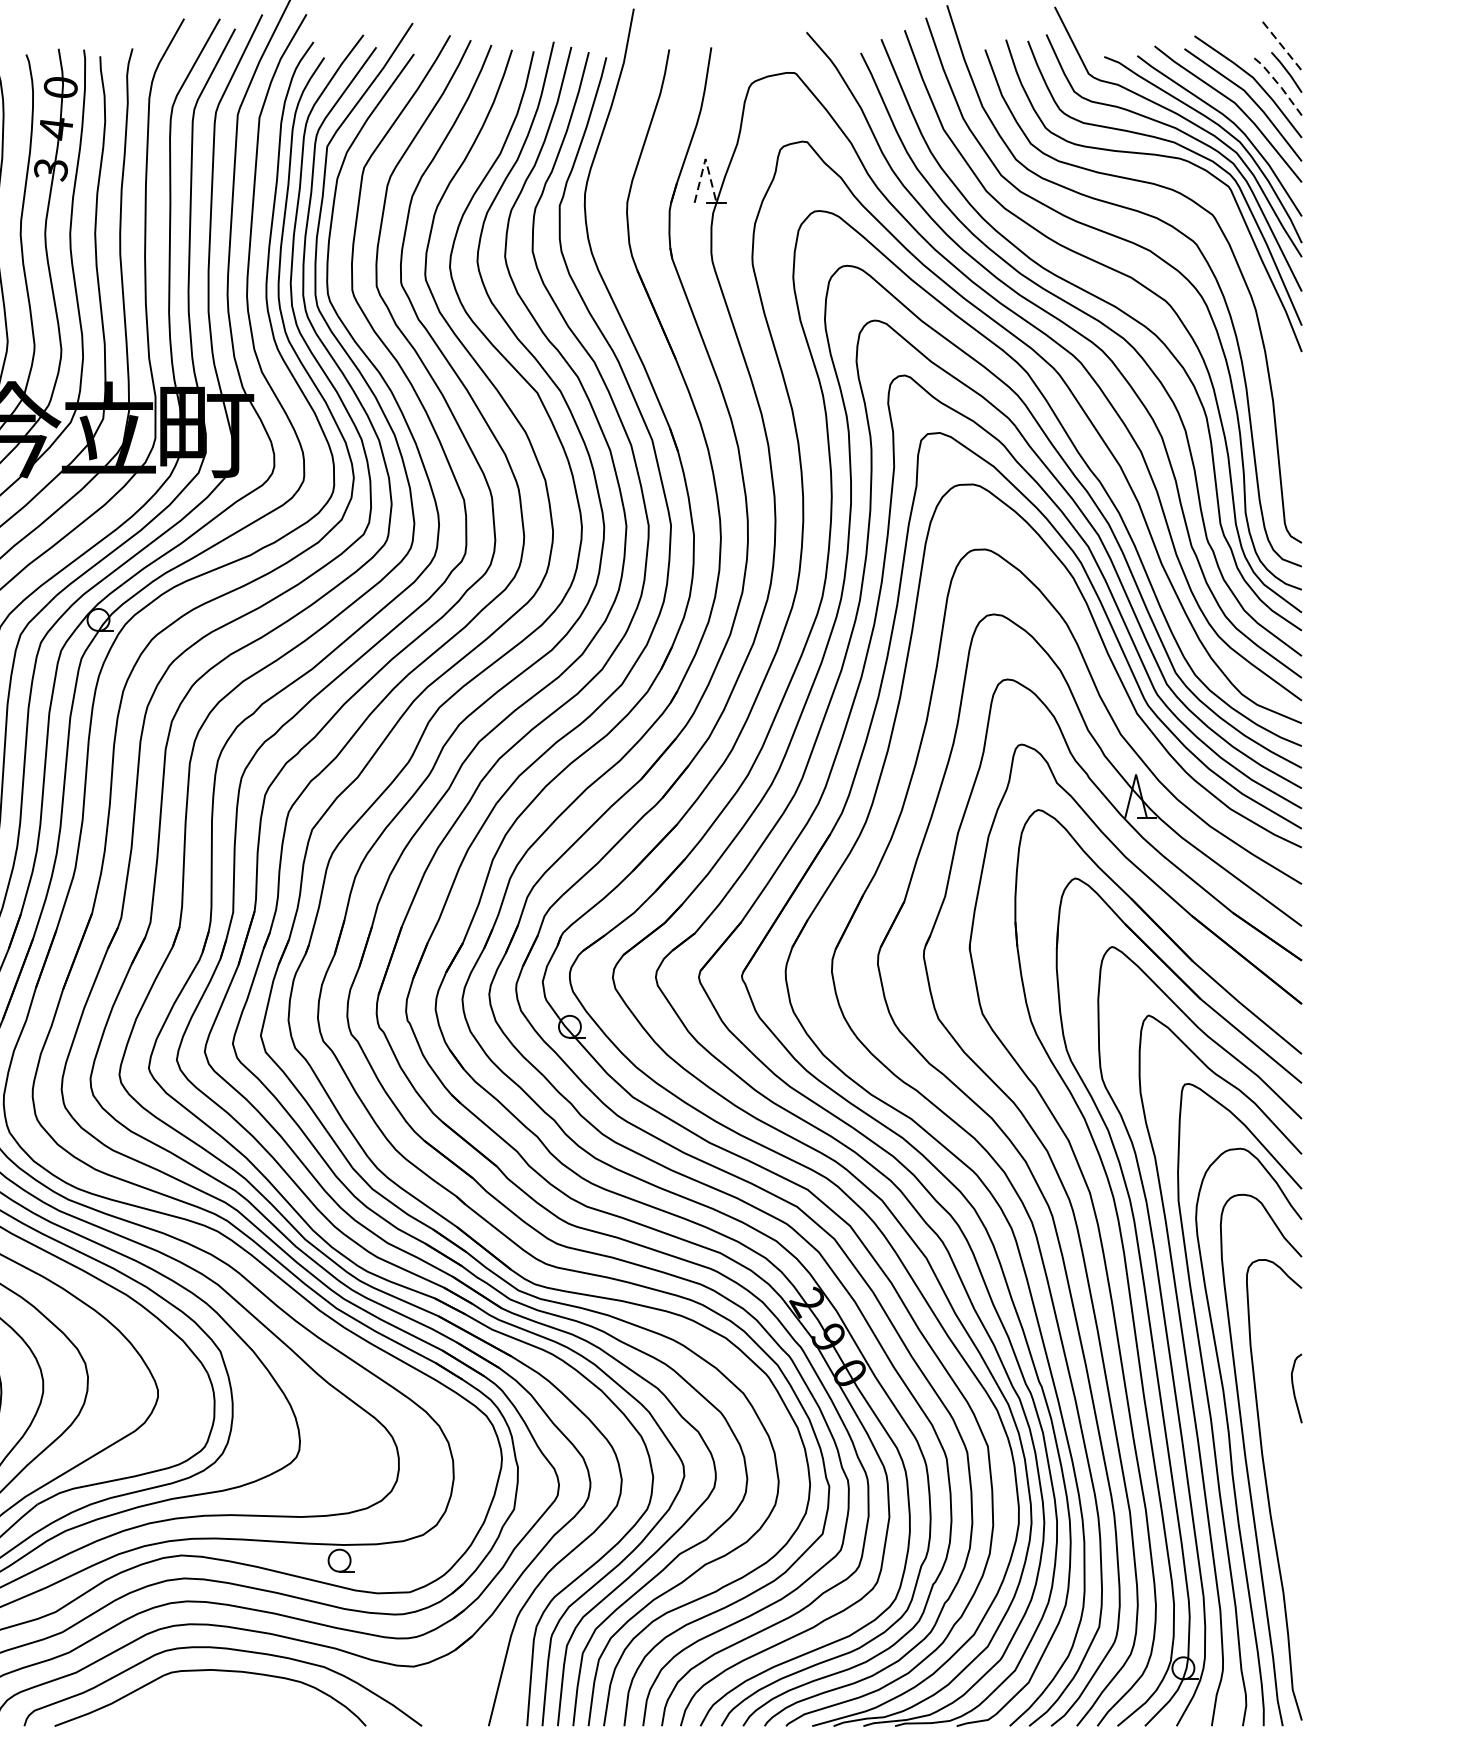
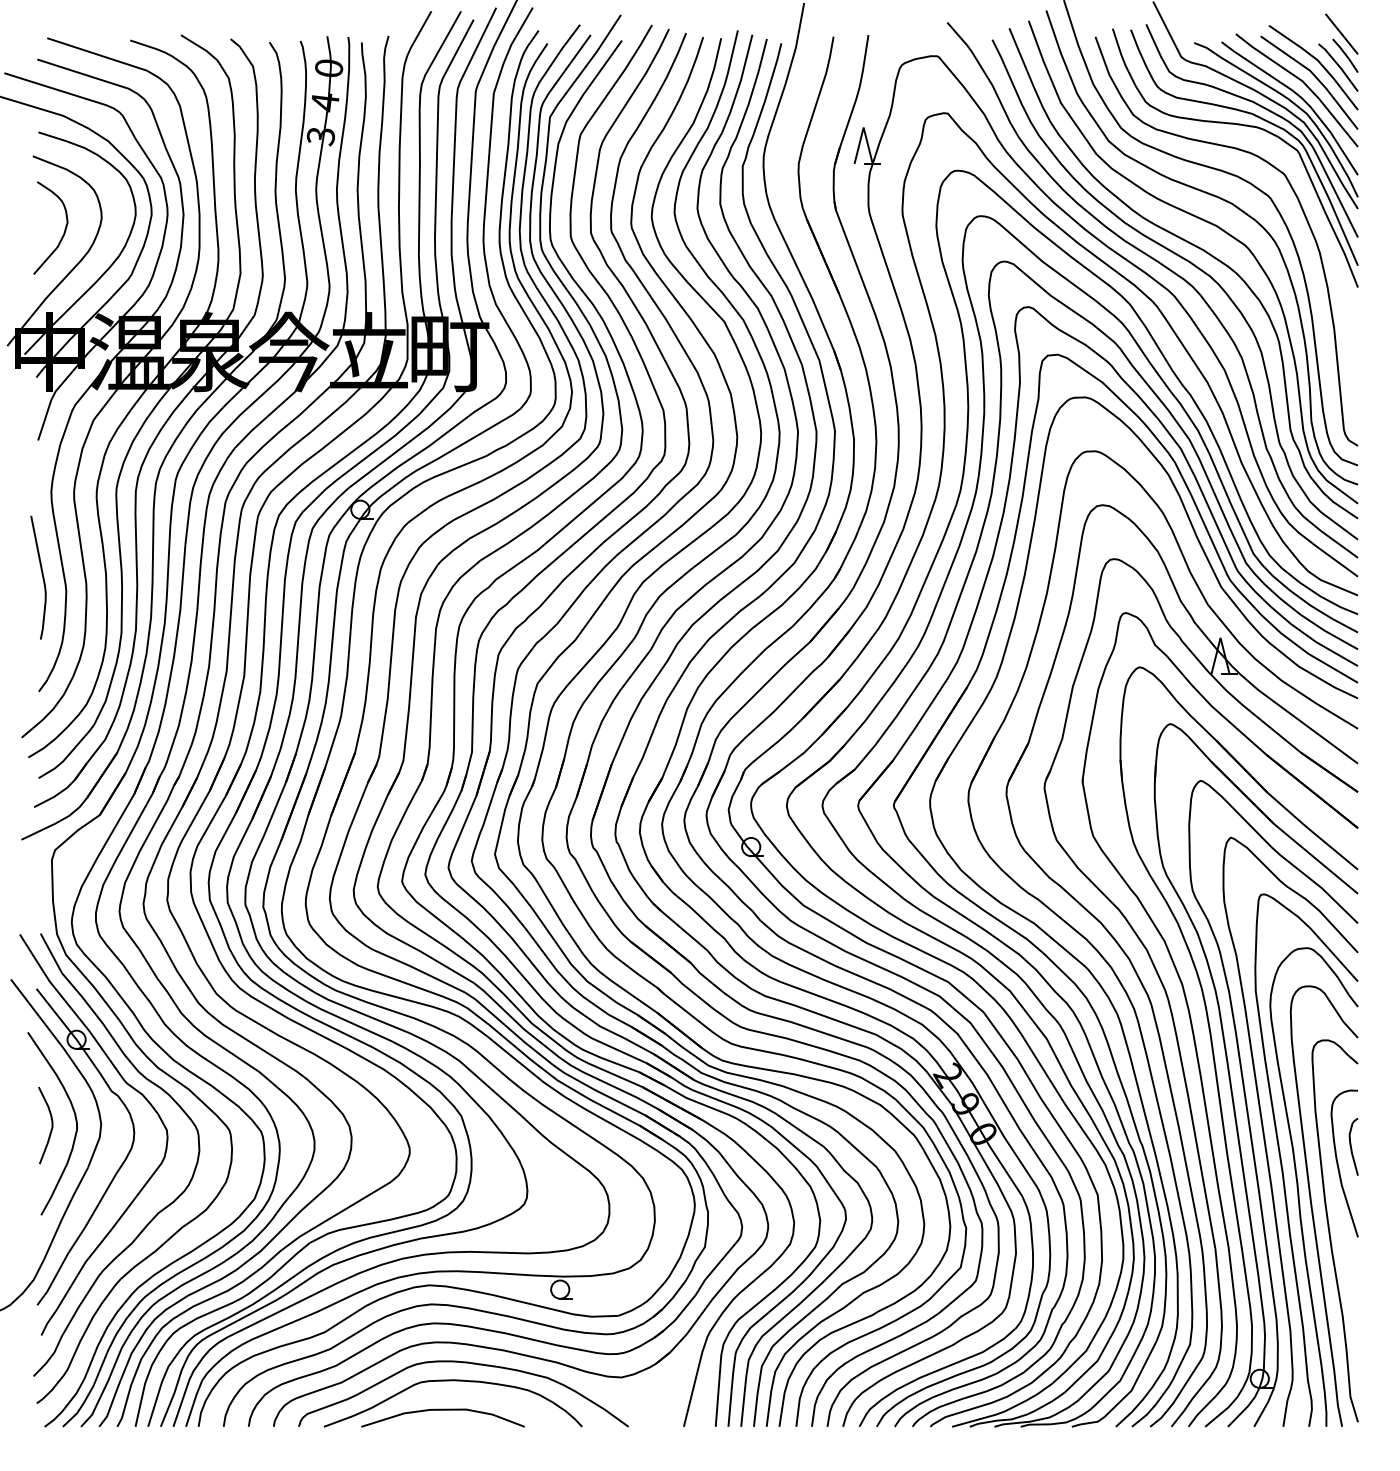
line: (1281, 46) -> (1341, 34), dashed -> solid
line: (1279, 85) -> (1339, 66), dashed -> solid
line: (705, 158) -> (863, 127), dashed -> solid
curve: (1278, 1408) -> (1338, 1163), added
curve: (197, 1706) -> (442, 1410), added

